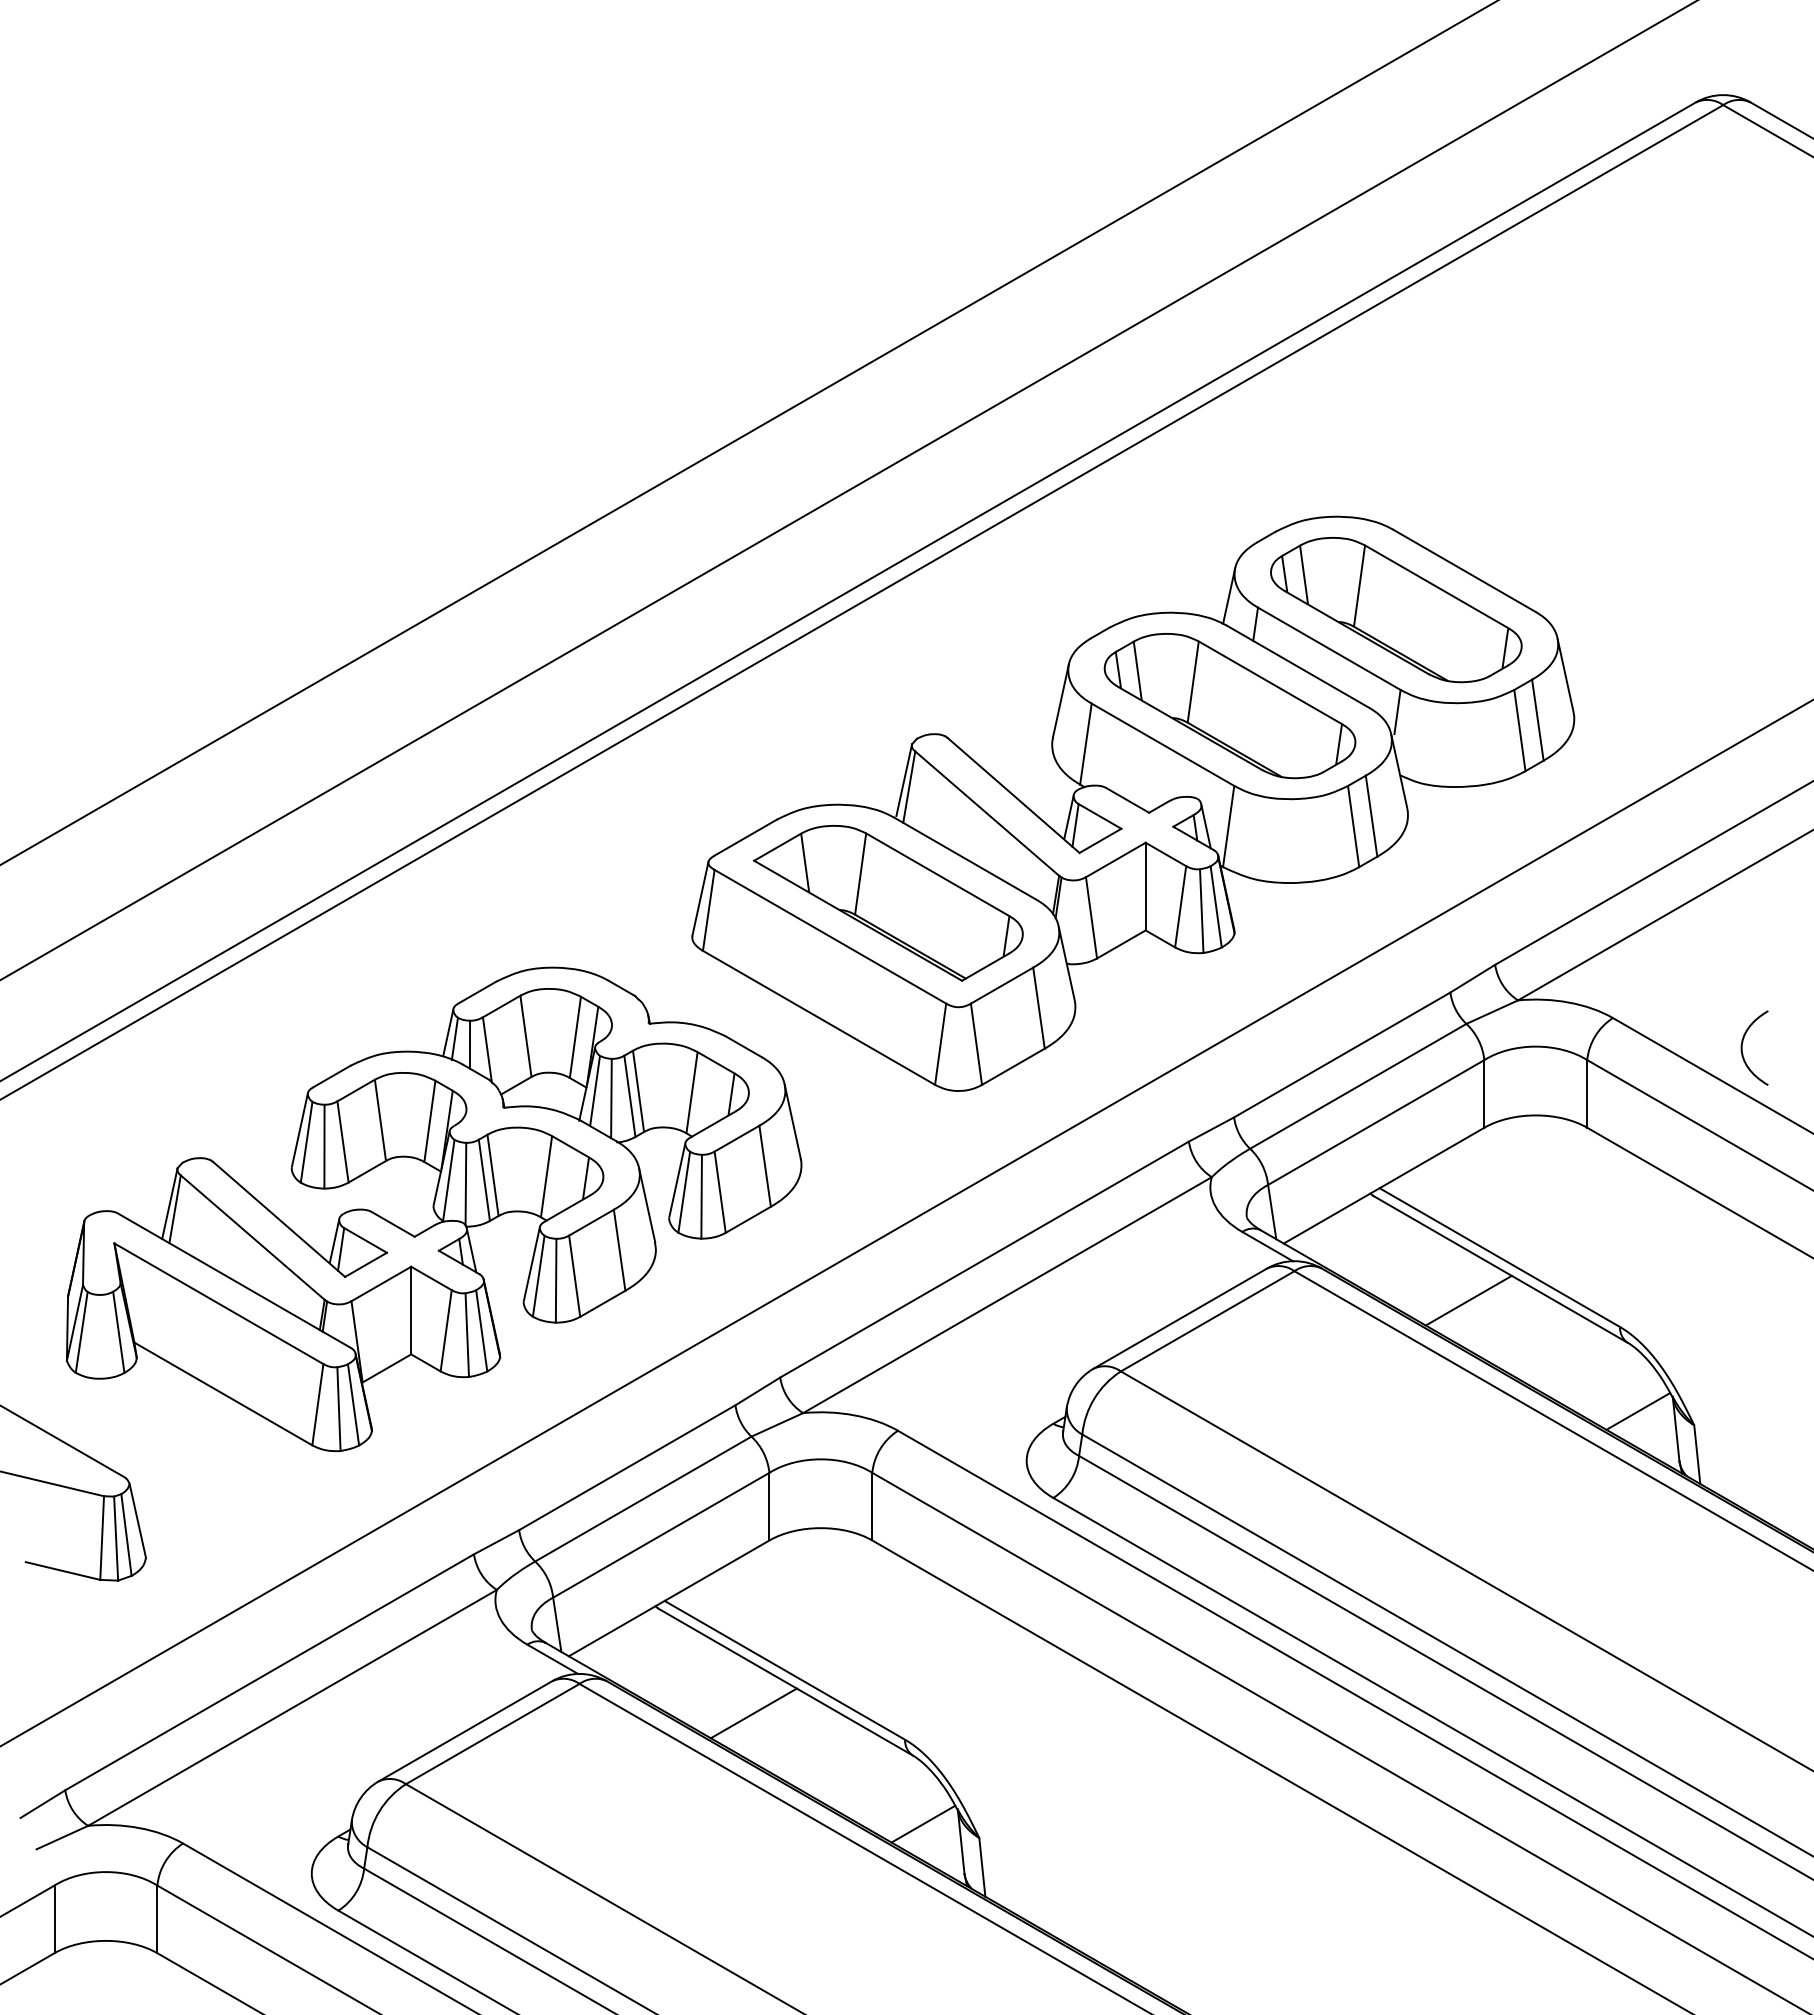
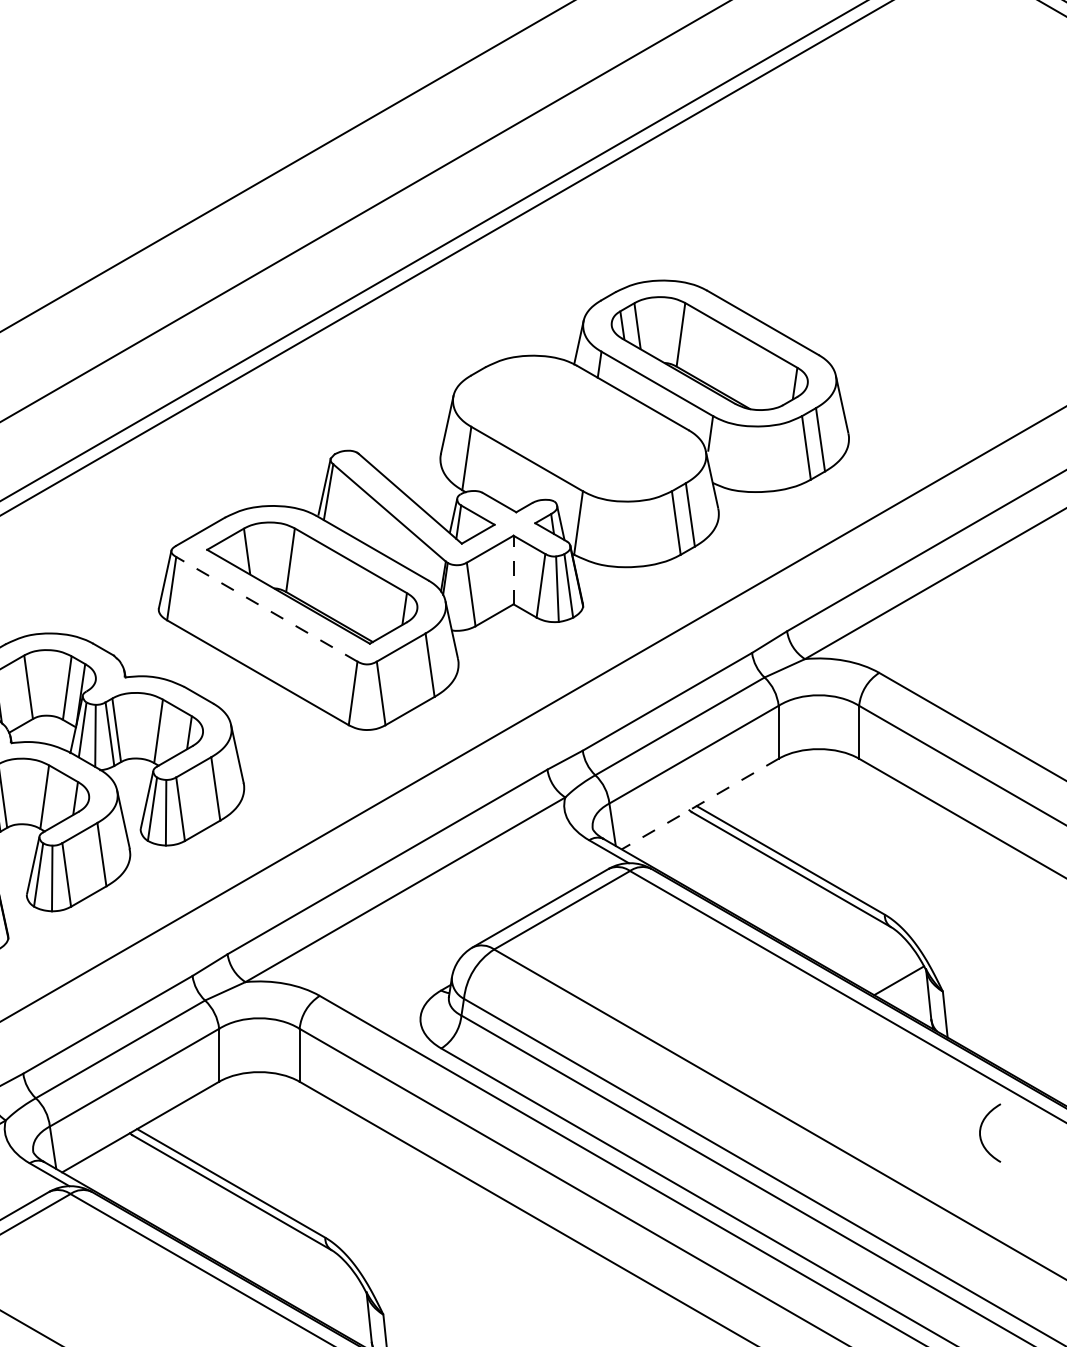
part: (1229, 706) -> (579, 429), removed
line: (1145, 886) -> (513, 569), solid -> dashed
line: (830, 936) -> (266, 609), solid -> dashed
curve: (1742, 1047) -> (980, 1132), moved
line: (1384, 1185) -> (700, 803), solid -> dashed
line: (1468, 1300) -> (766, 893), removed
line: (753, 1713) -> (206, 1217), removed
line: (923, 1823) -> (339, 1303), removed

